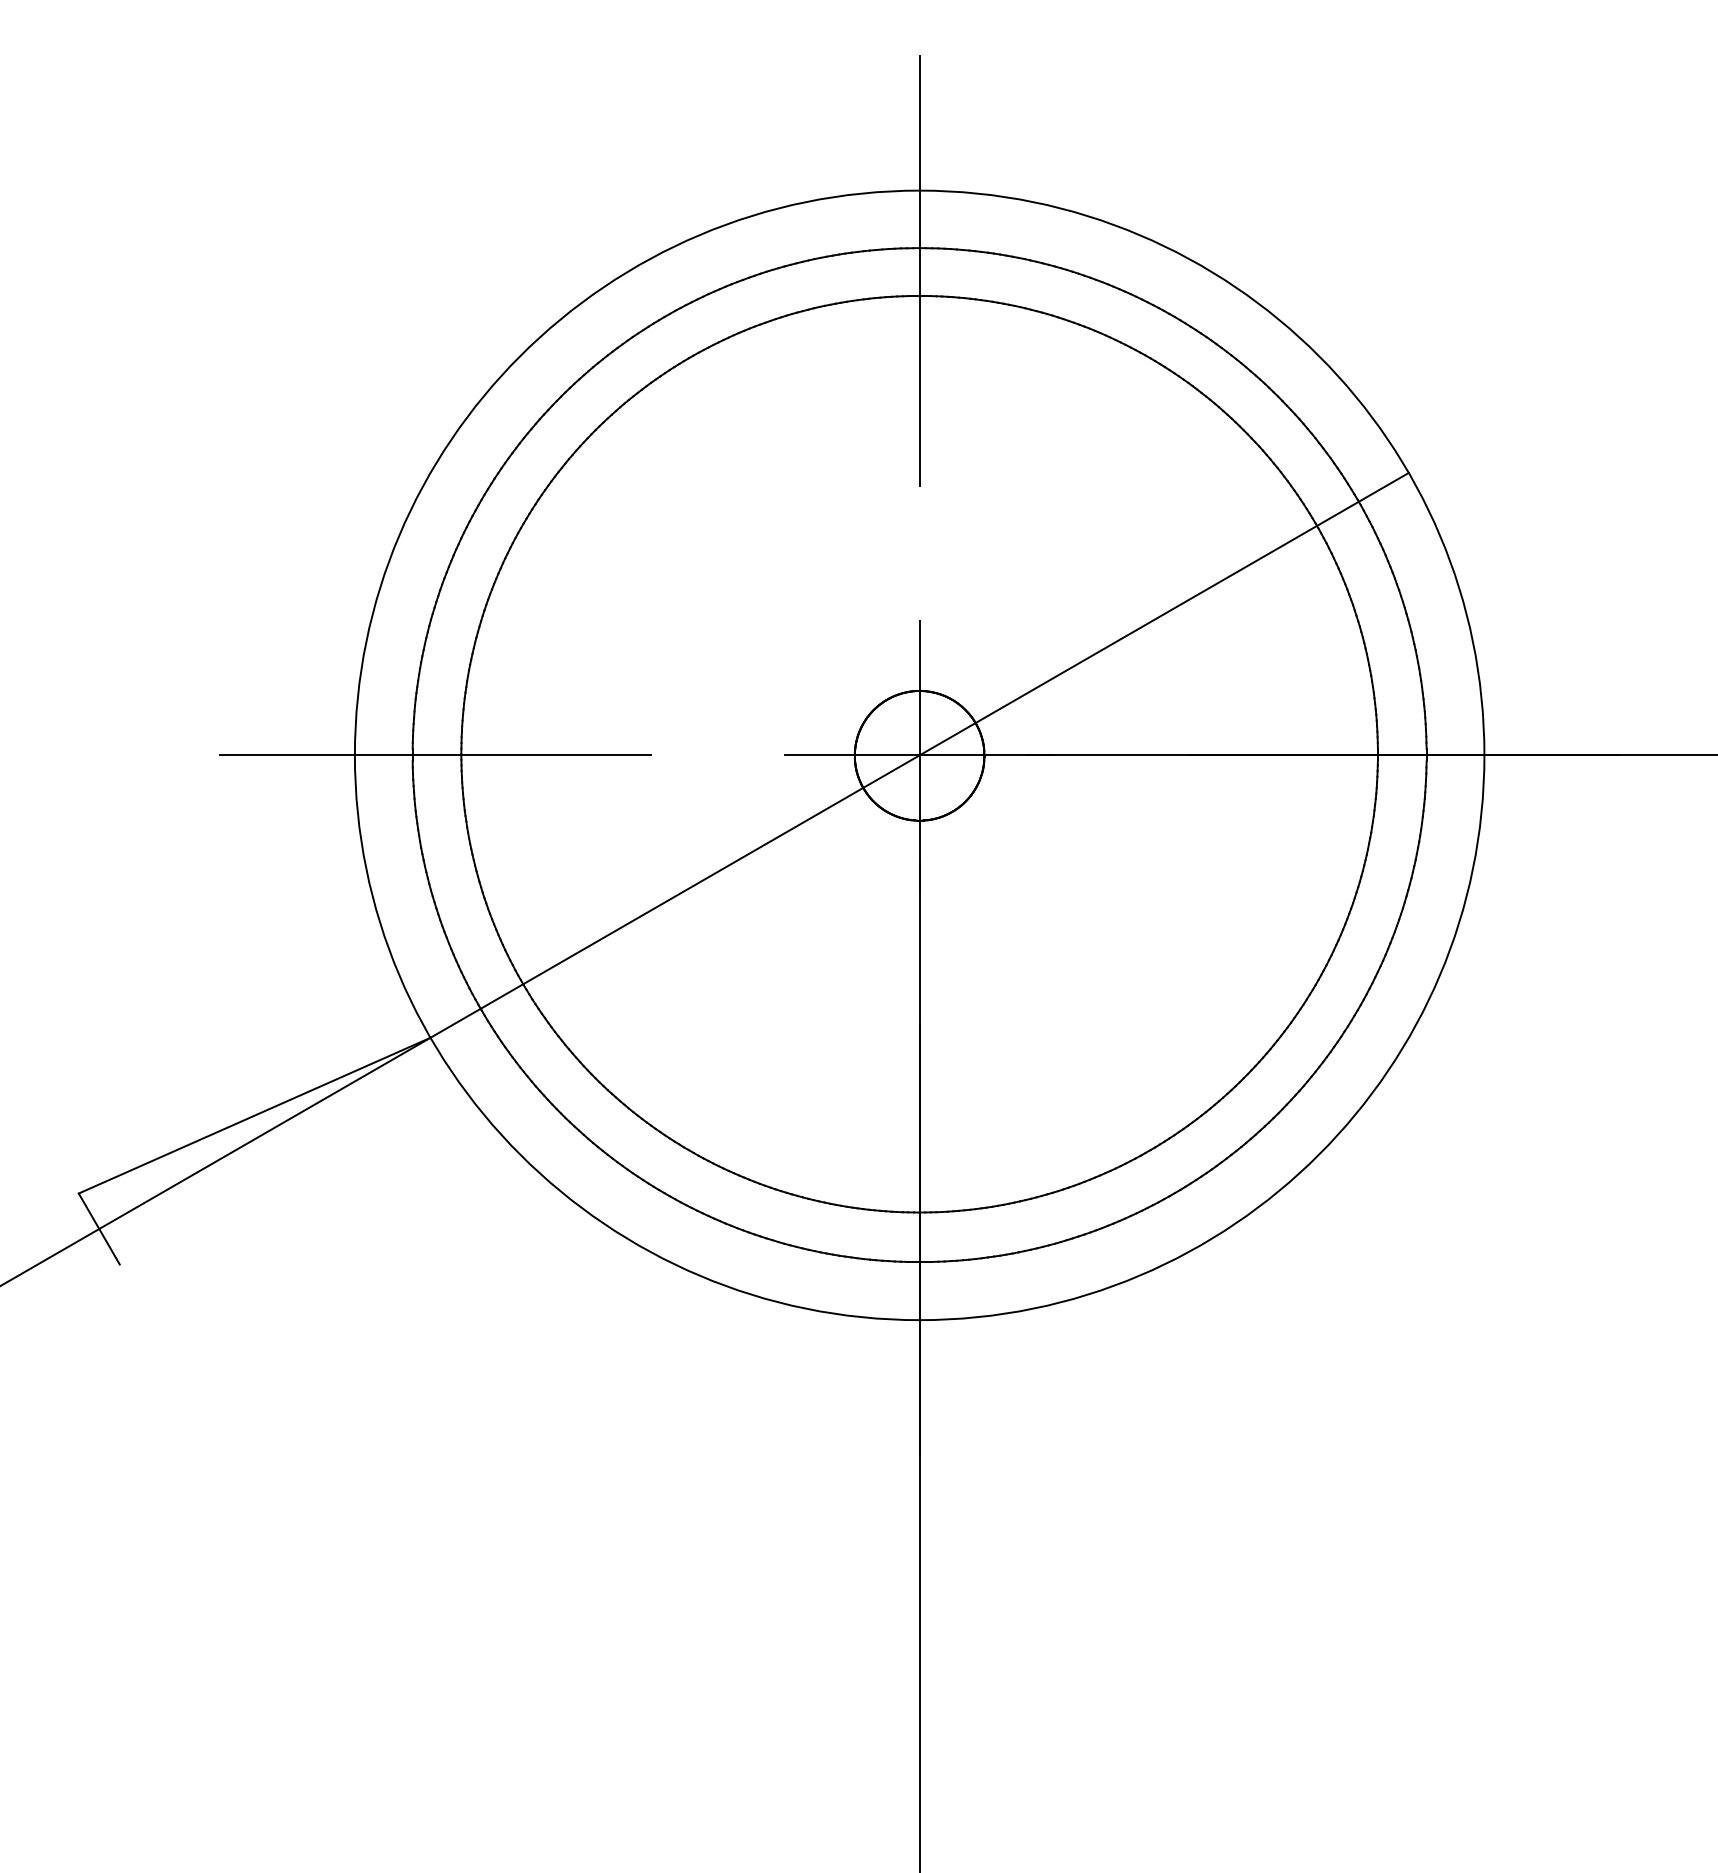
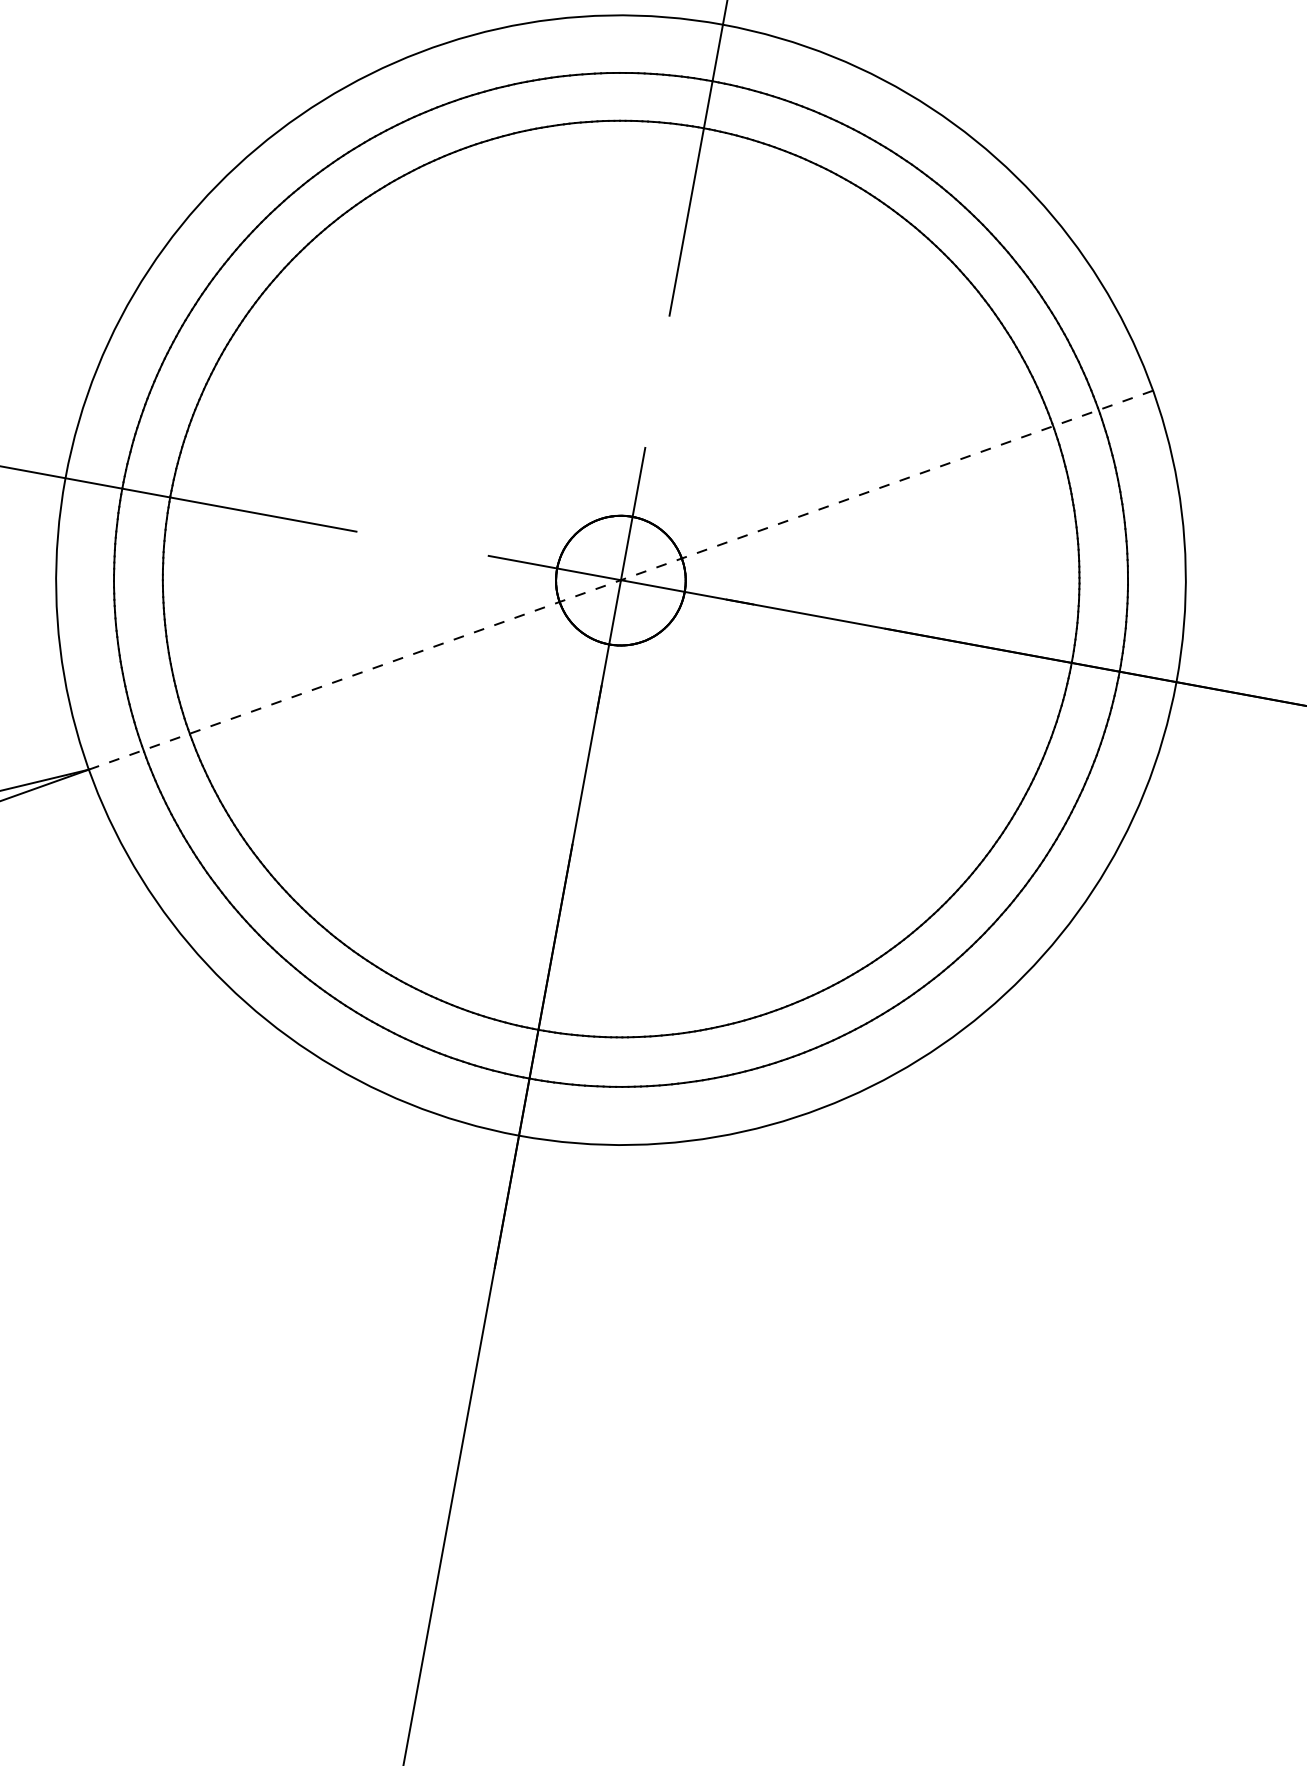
line: (919, 755) -> (620, 580), solid -> dashed

